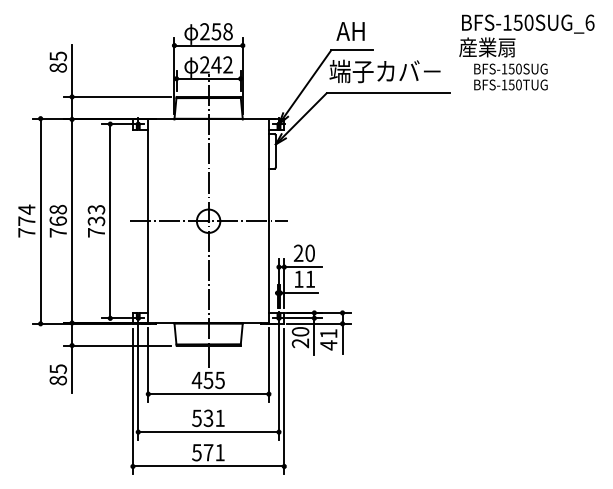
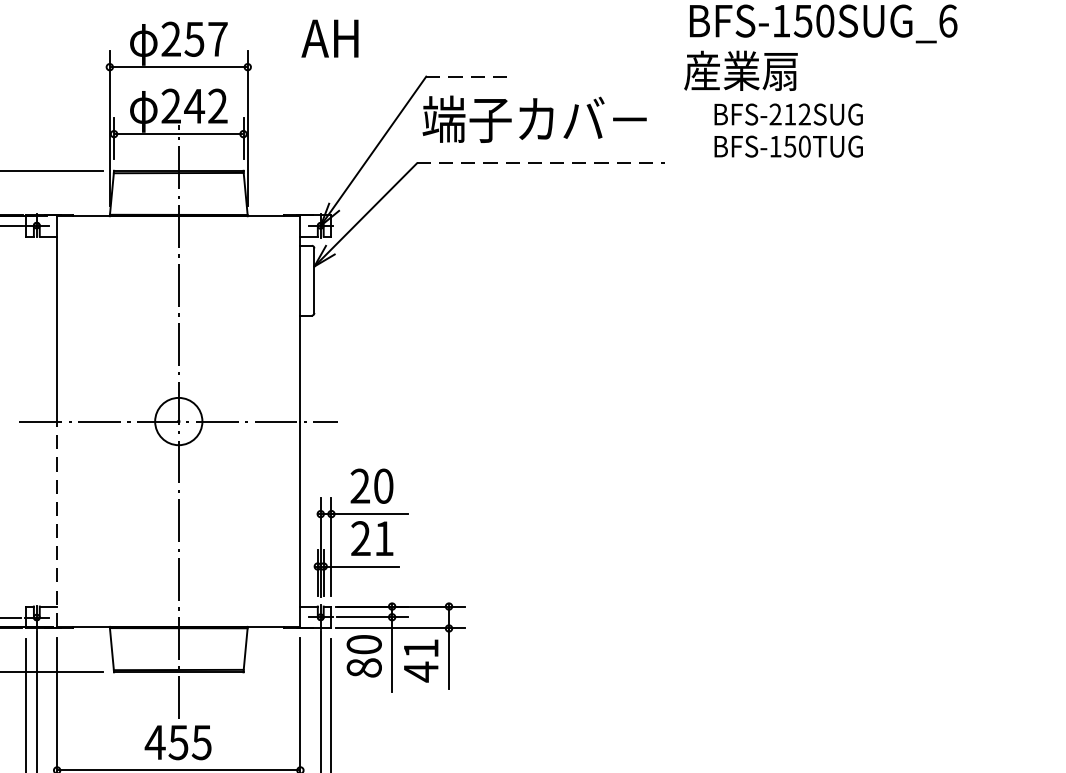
text: (227, 31) -> (216, 38), 258 -> 257
text: (350, 31) -> (329, 38), moved
line: (352, 50) -> (469, 77), solid -> dashed
text: (511, 68) -> (789, 113), BFS-150SUG -> BFS-212SUG
line: (388, 93) -> (541, 163), solid -> dashed
line: (148, 272) -> (57, 524), solid -> dashed
text: (298, 278) -> (360, 537), 11 -> 21
text: (300, 343) -> (364, 668), 20 -> 80

